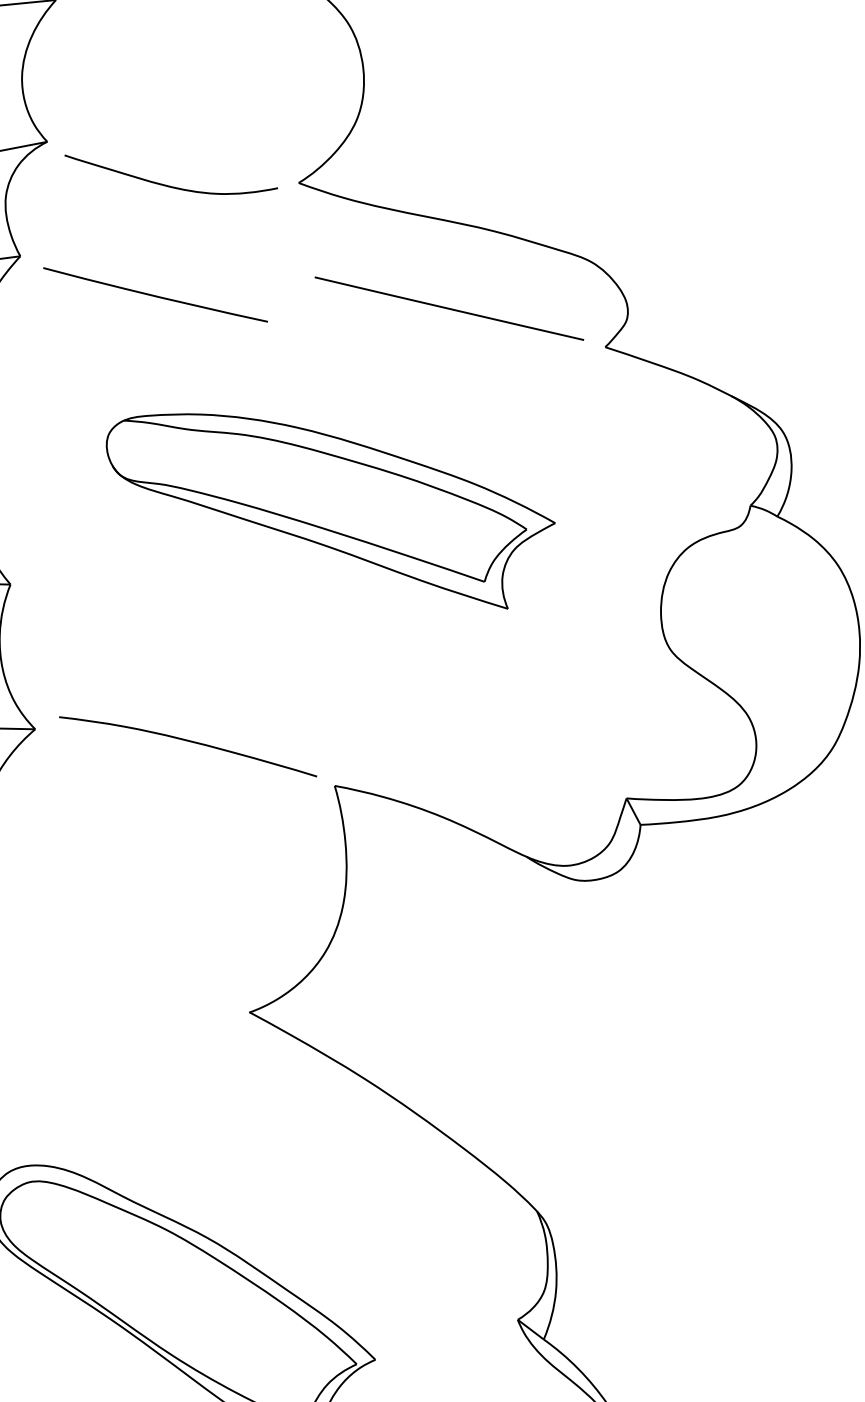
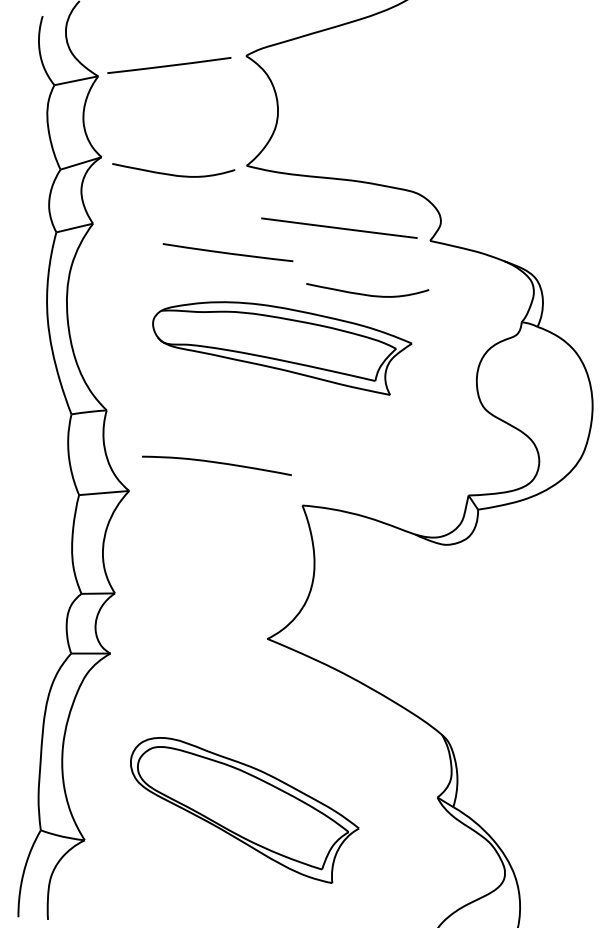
line: (154, 294) -> (227, 252), moved
curve: (486, 429) -> (367, 294), added
curve: (187, 742) -> (216, 463), moved

